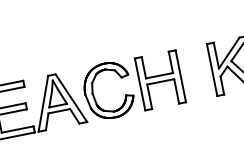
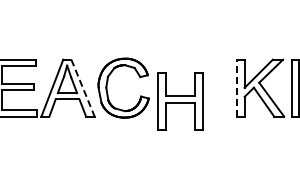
line: (212, 69) -> (237, 87), solid -> dashed
part: (160, 80) -> (180, 101), moved
line: (71, 98) -> (83, 88), solid -> dashed

